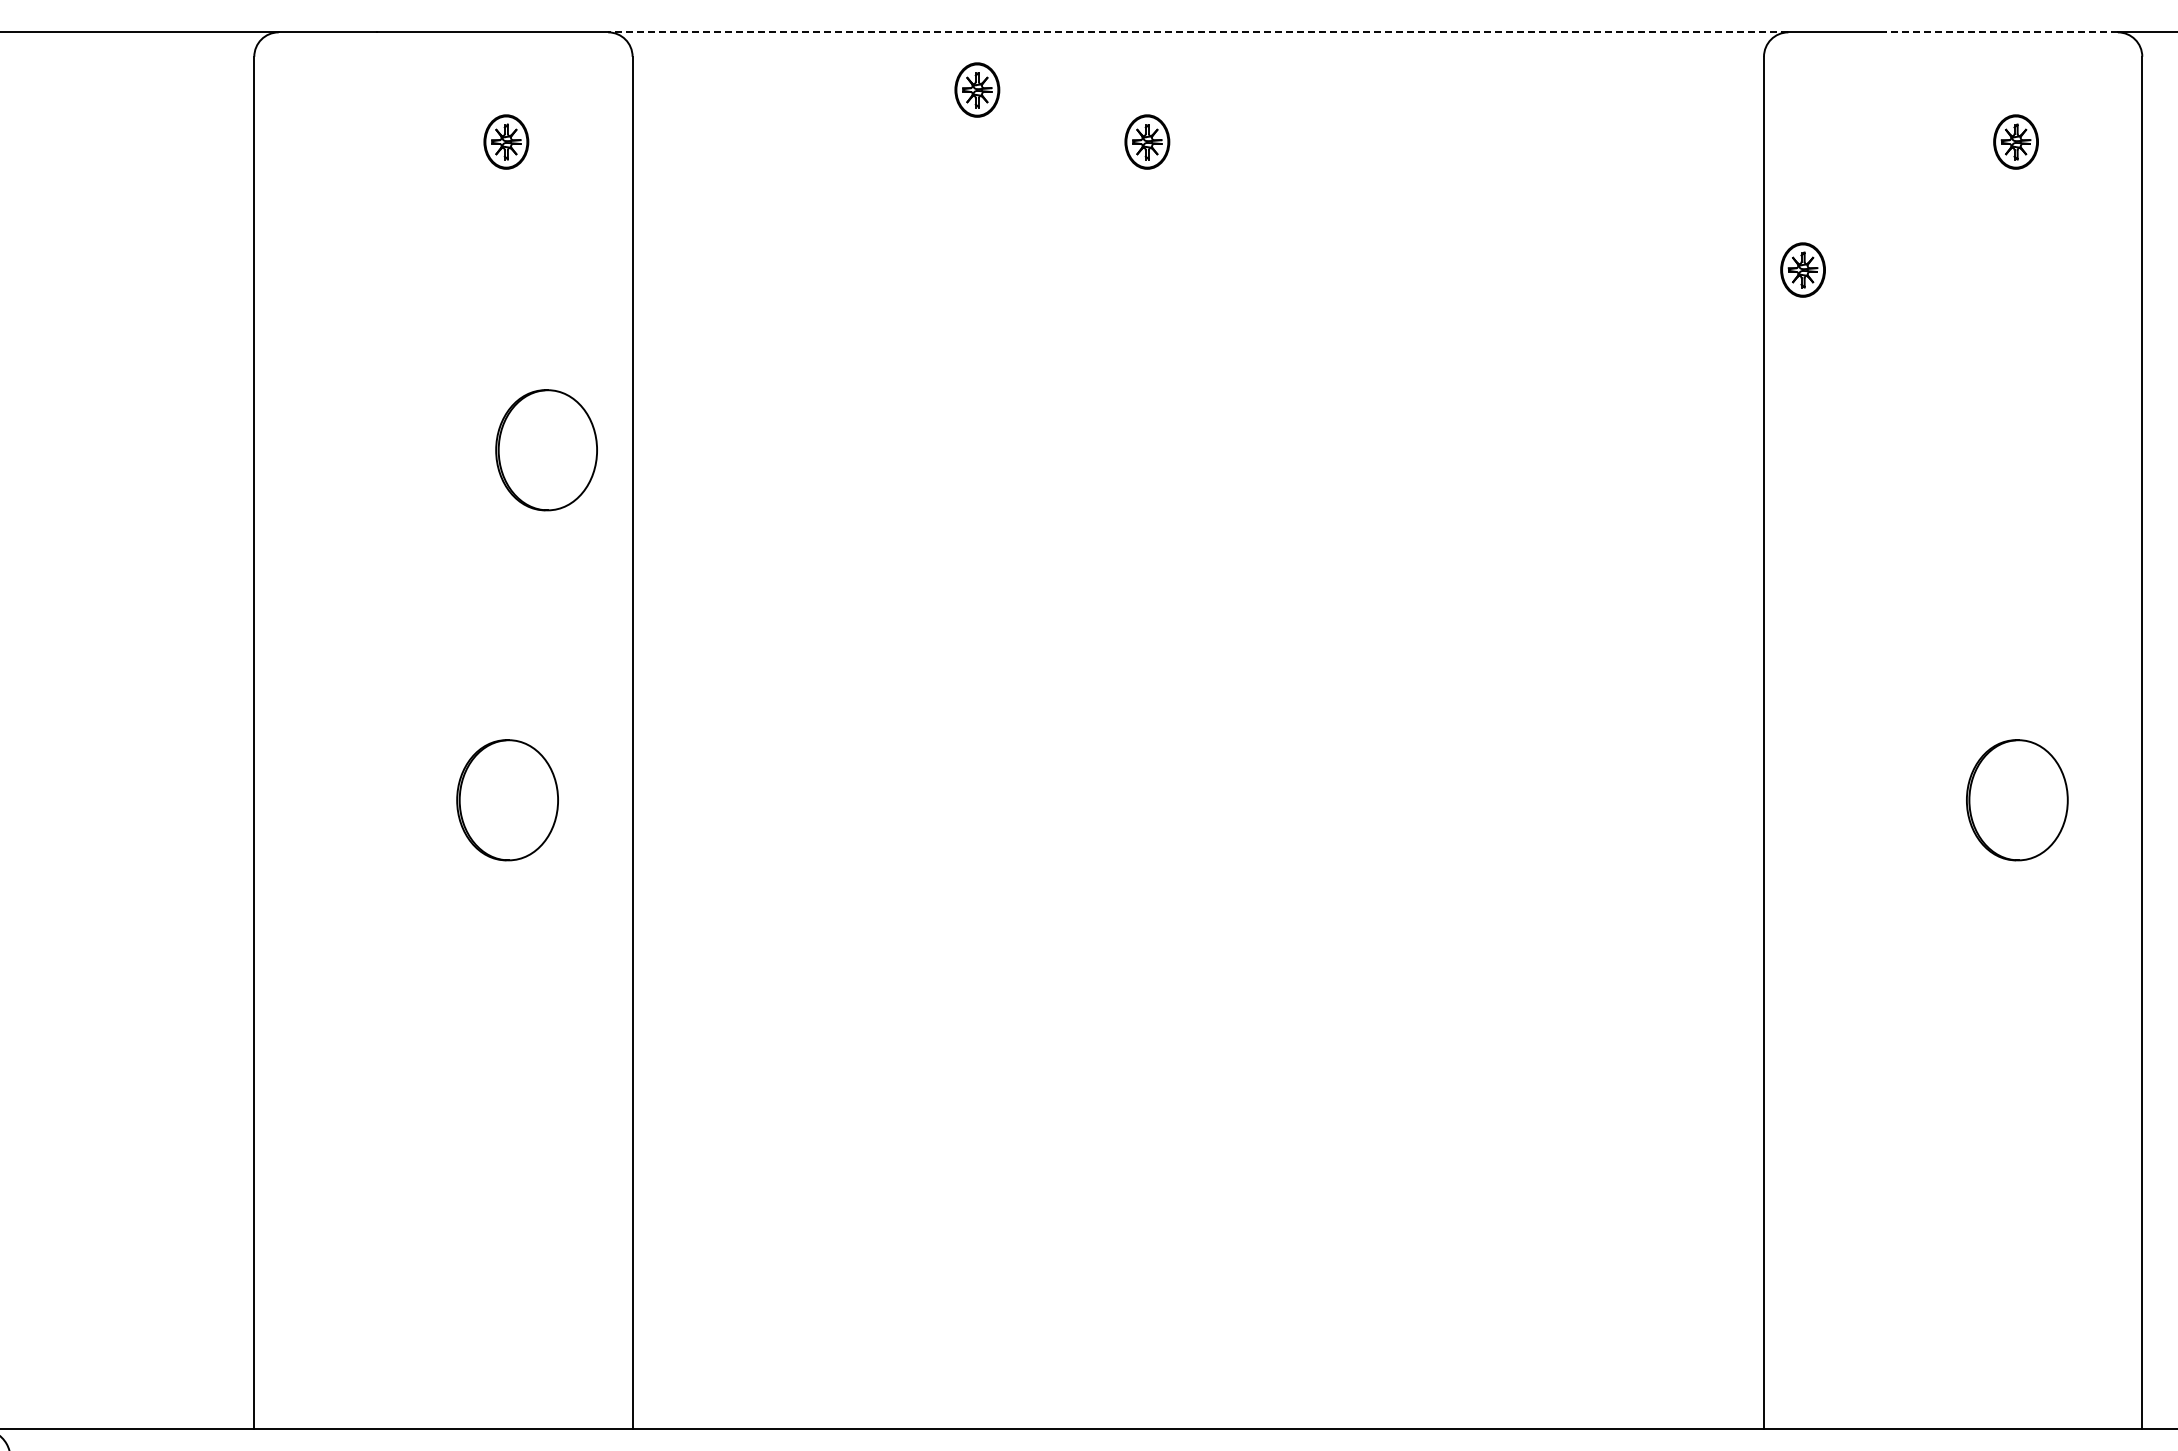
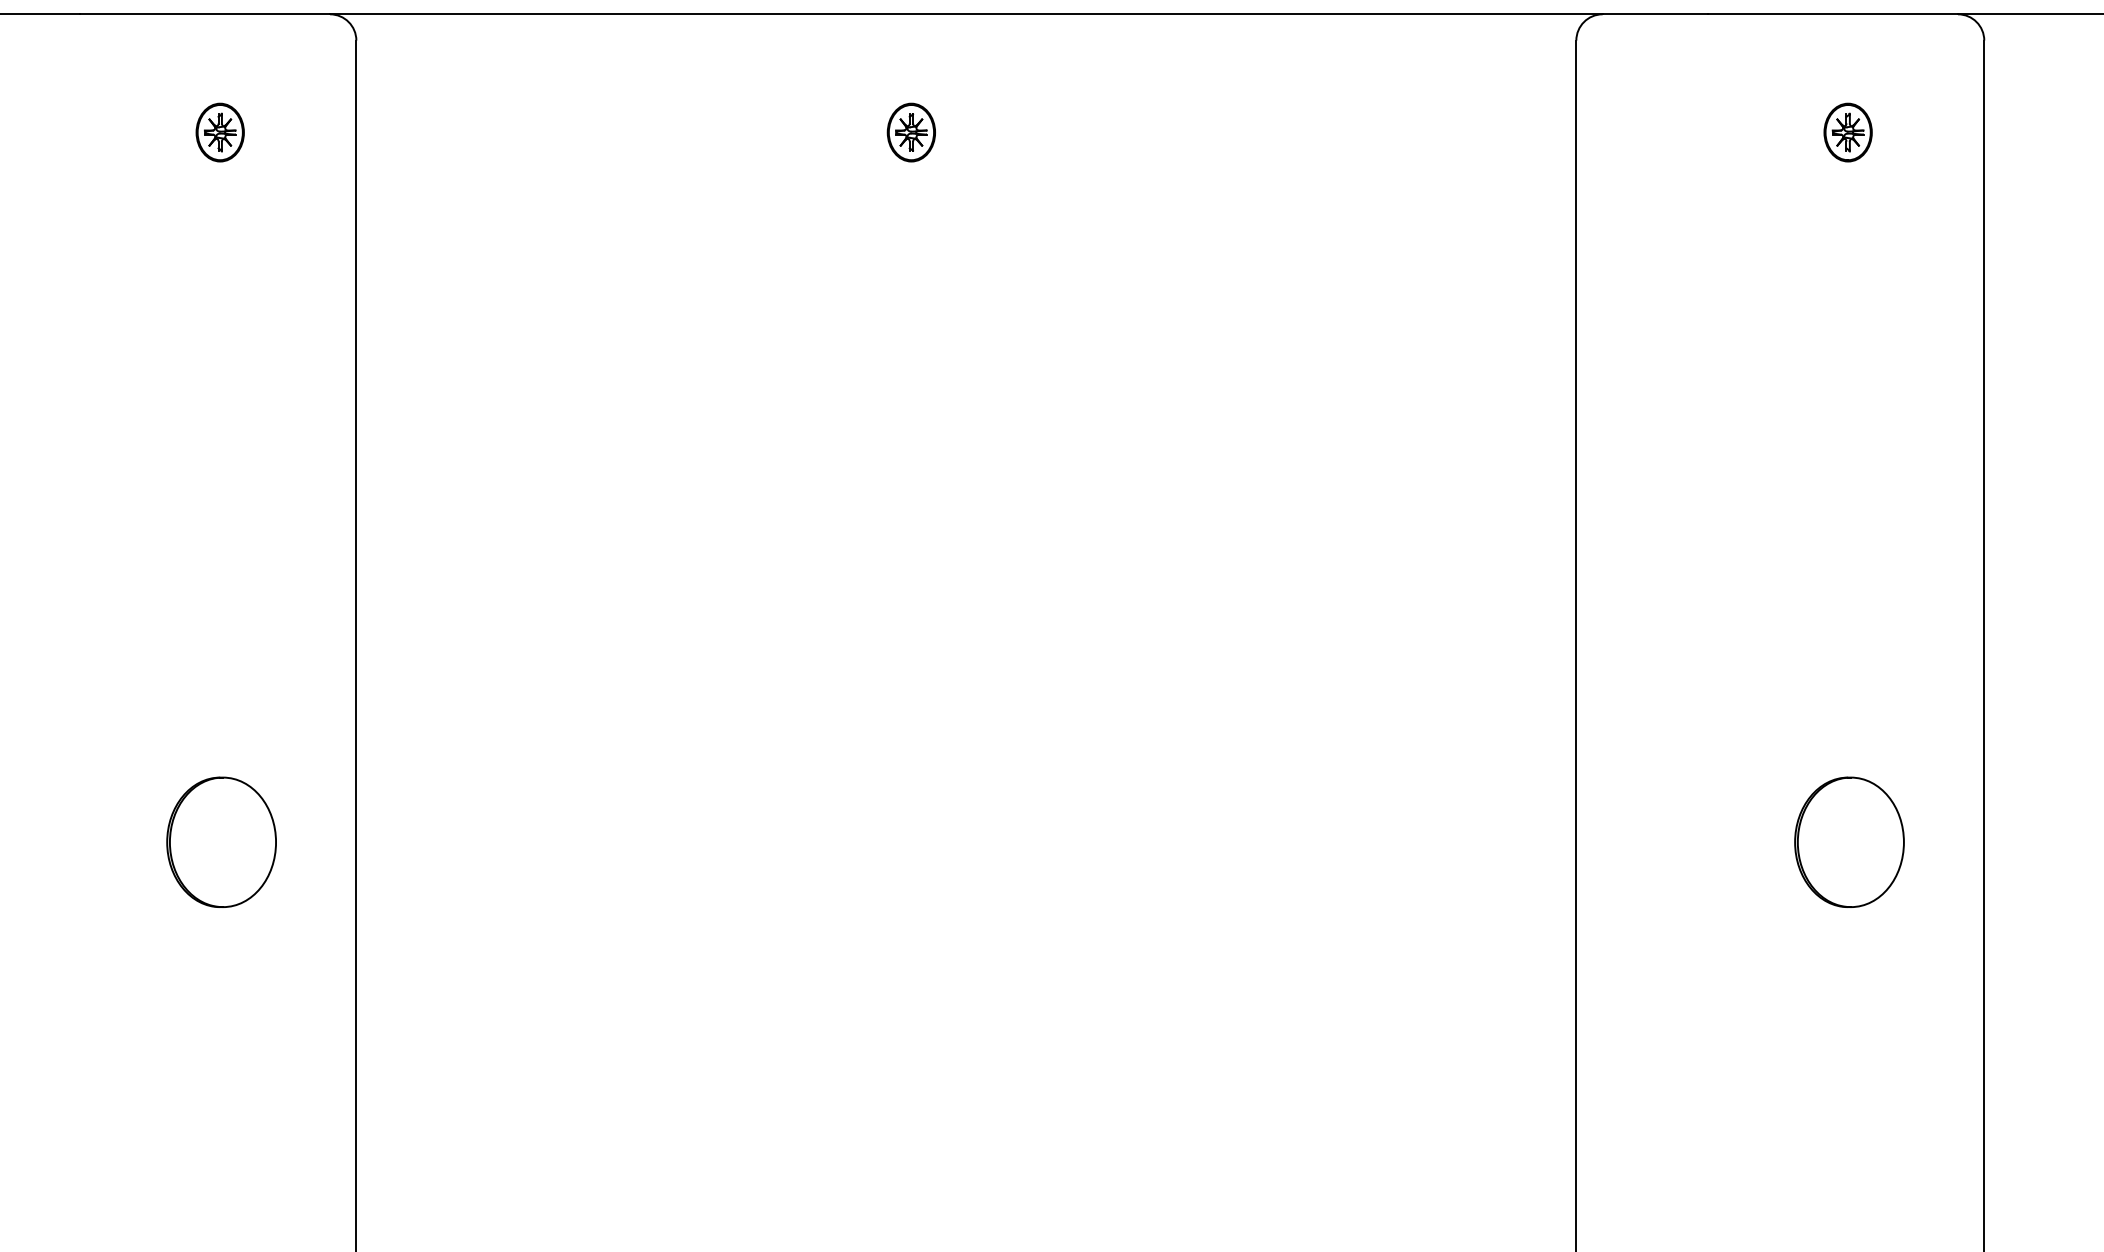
line: (1197, 32) -> (965, 14), dashed -> solid
line: (2002, 32) -> (1833, 14), dashed -> solid
part: (977, 89) -> (728, 75), removed
part: (1802, 269) -> (1617, 270), removed
part: (546, 450) -> (263, 465), removed

